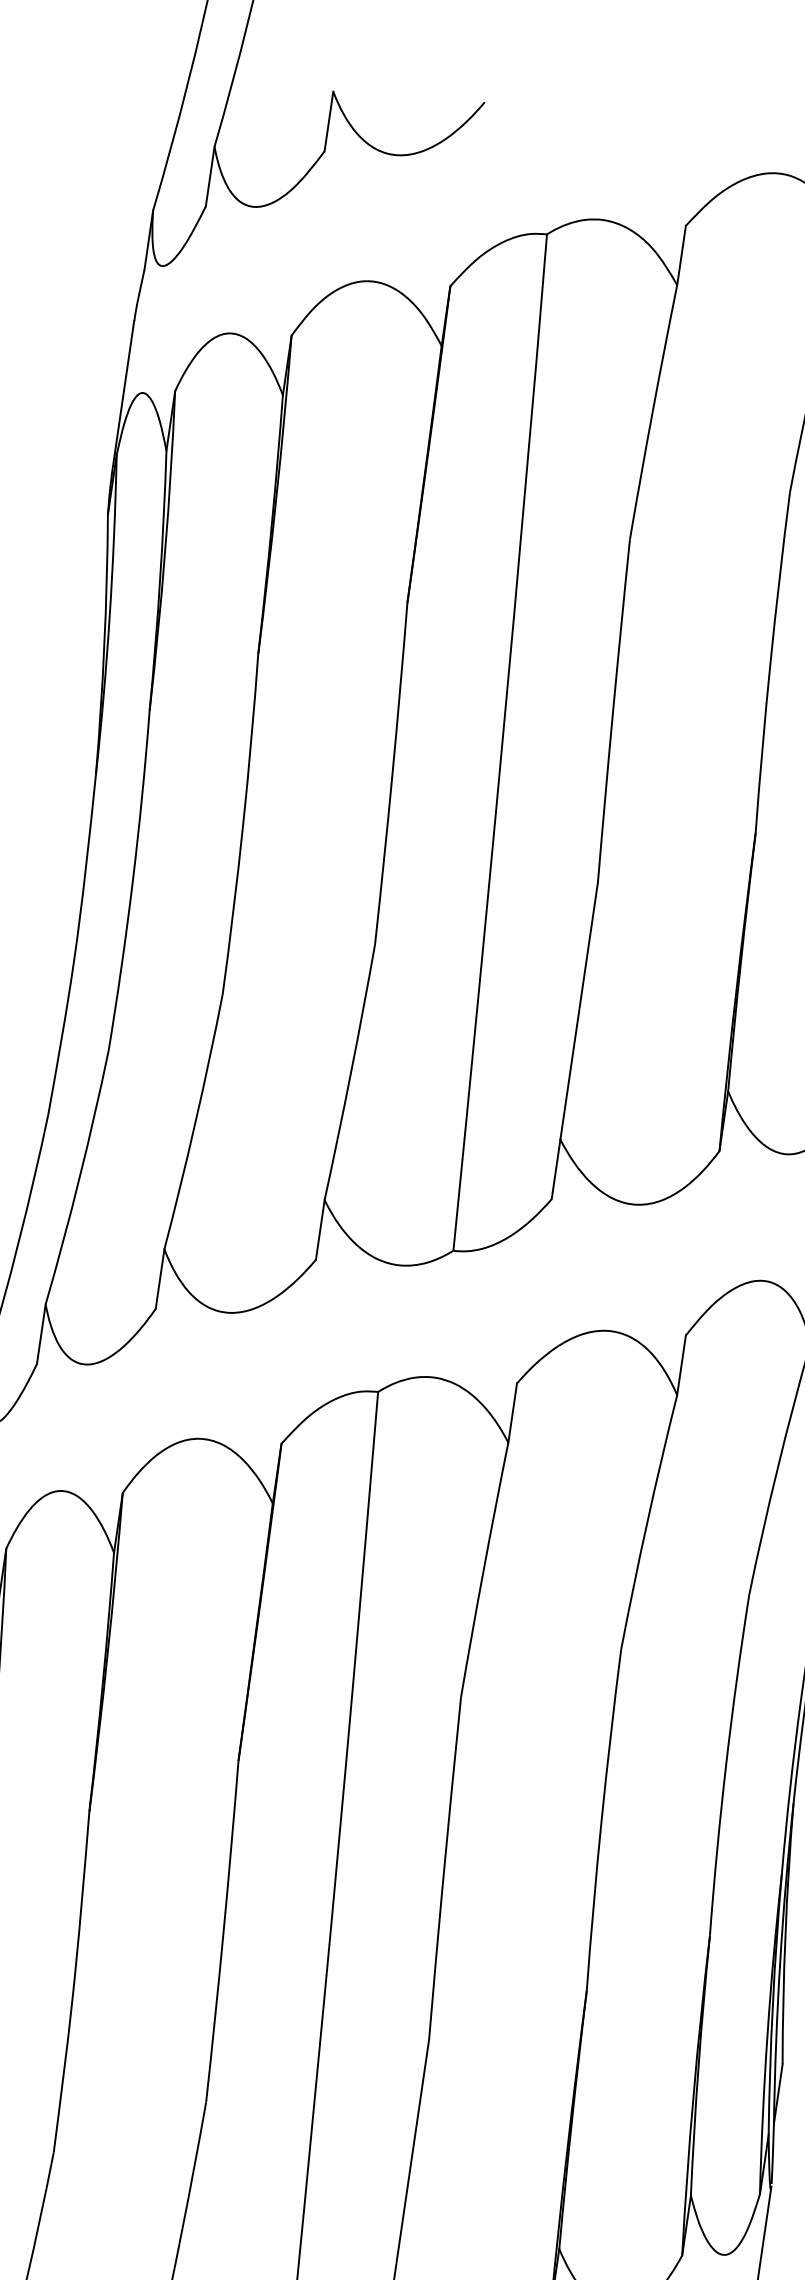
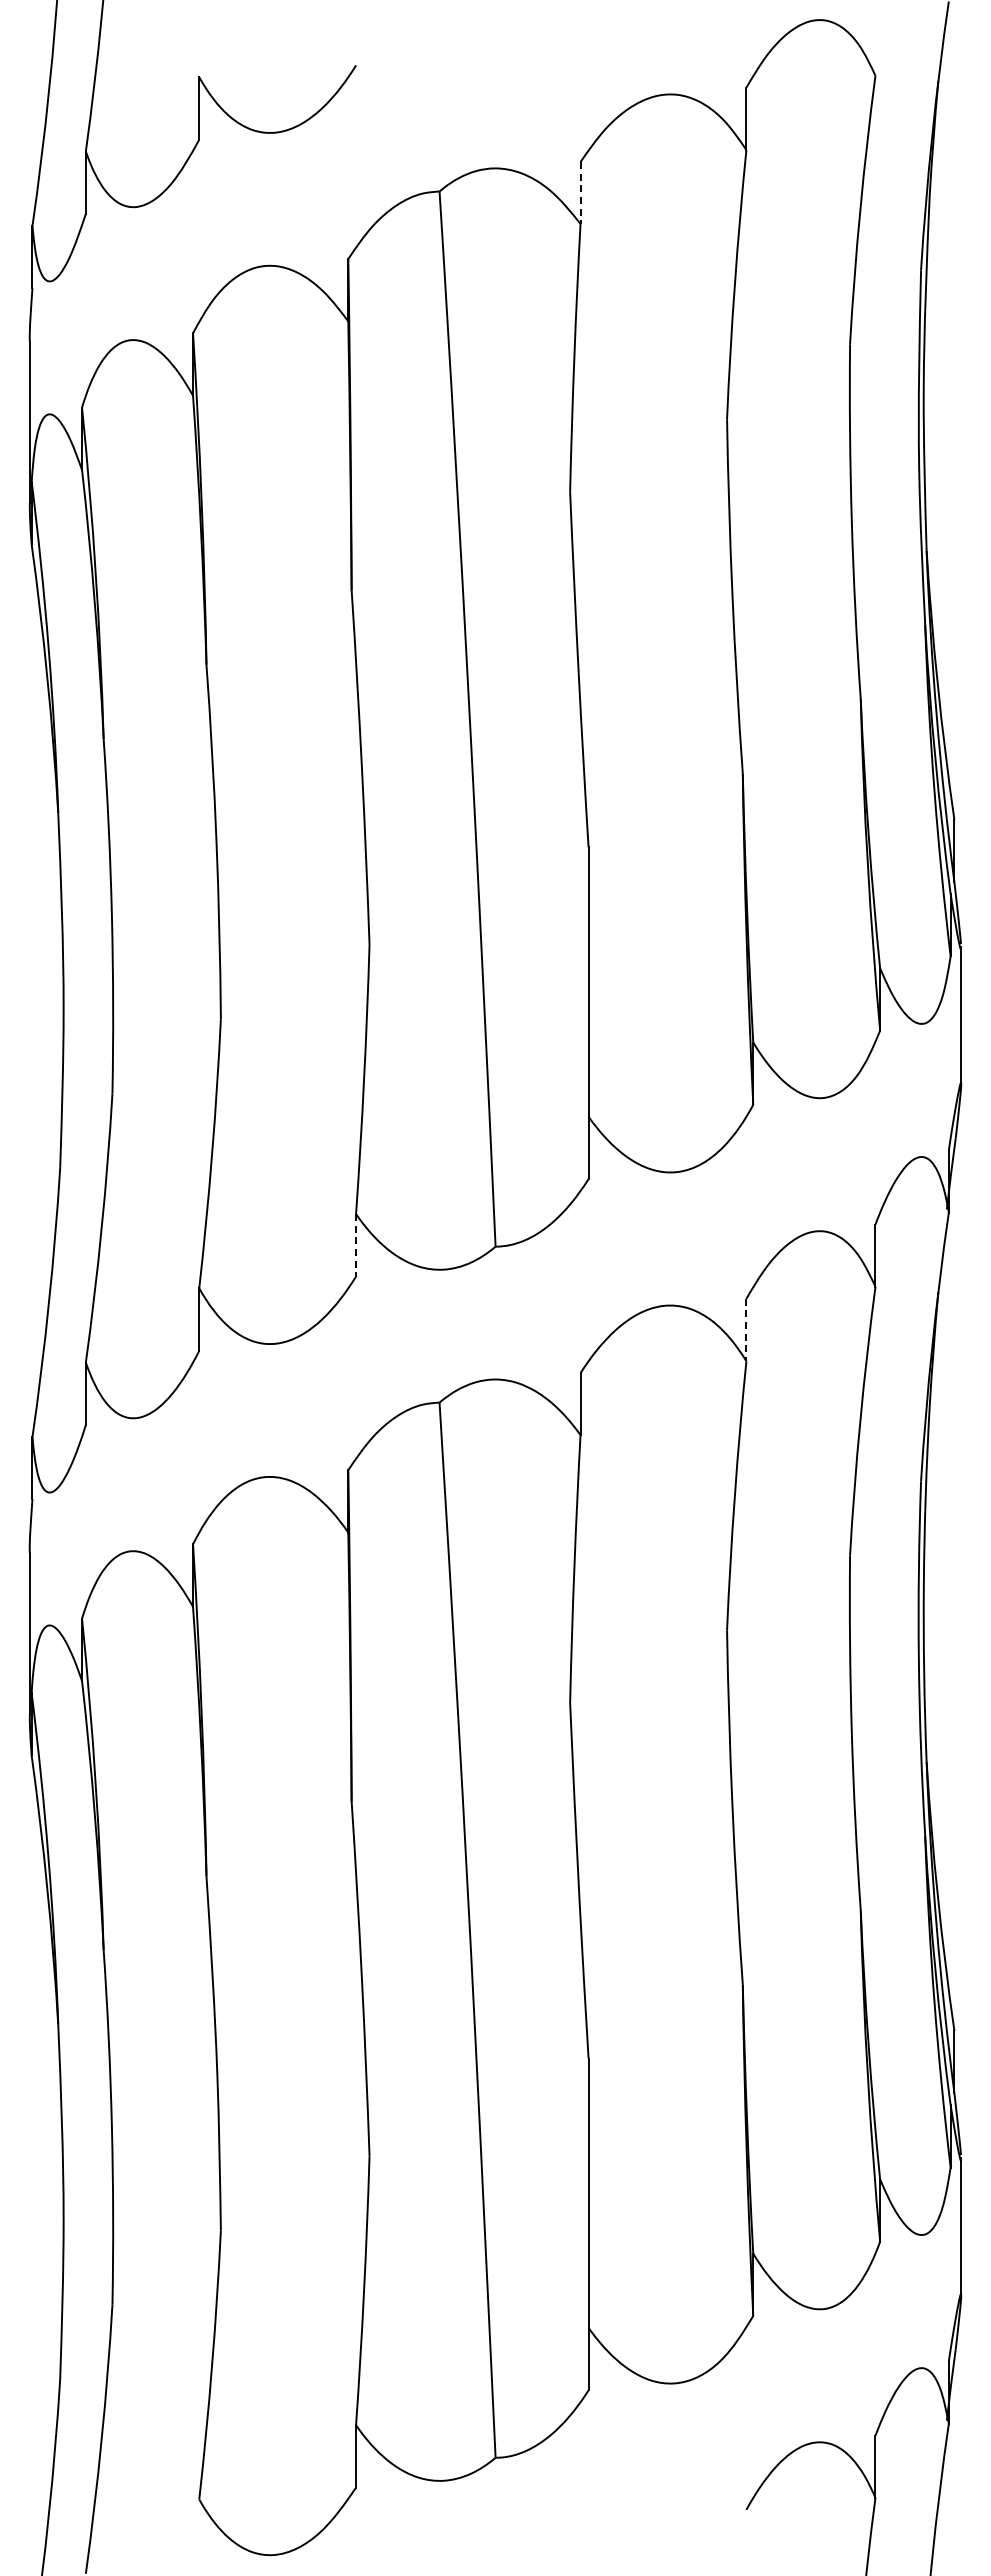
line: (681, 255) -> (580, 193), solid -> dashed
line: (320, 1230) -> (356, 1245), solid -> dashed
line: (681, 1365) -> (746, 1330), solid -> dashed

